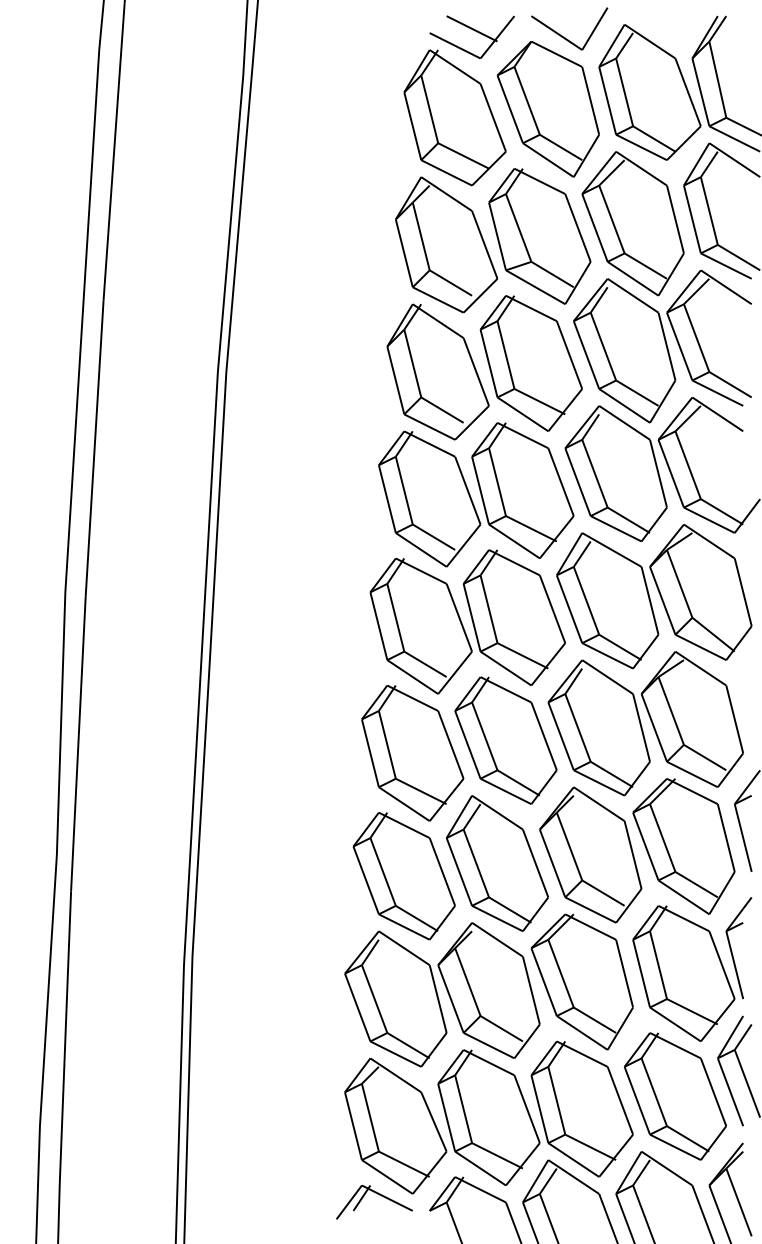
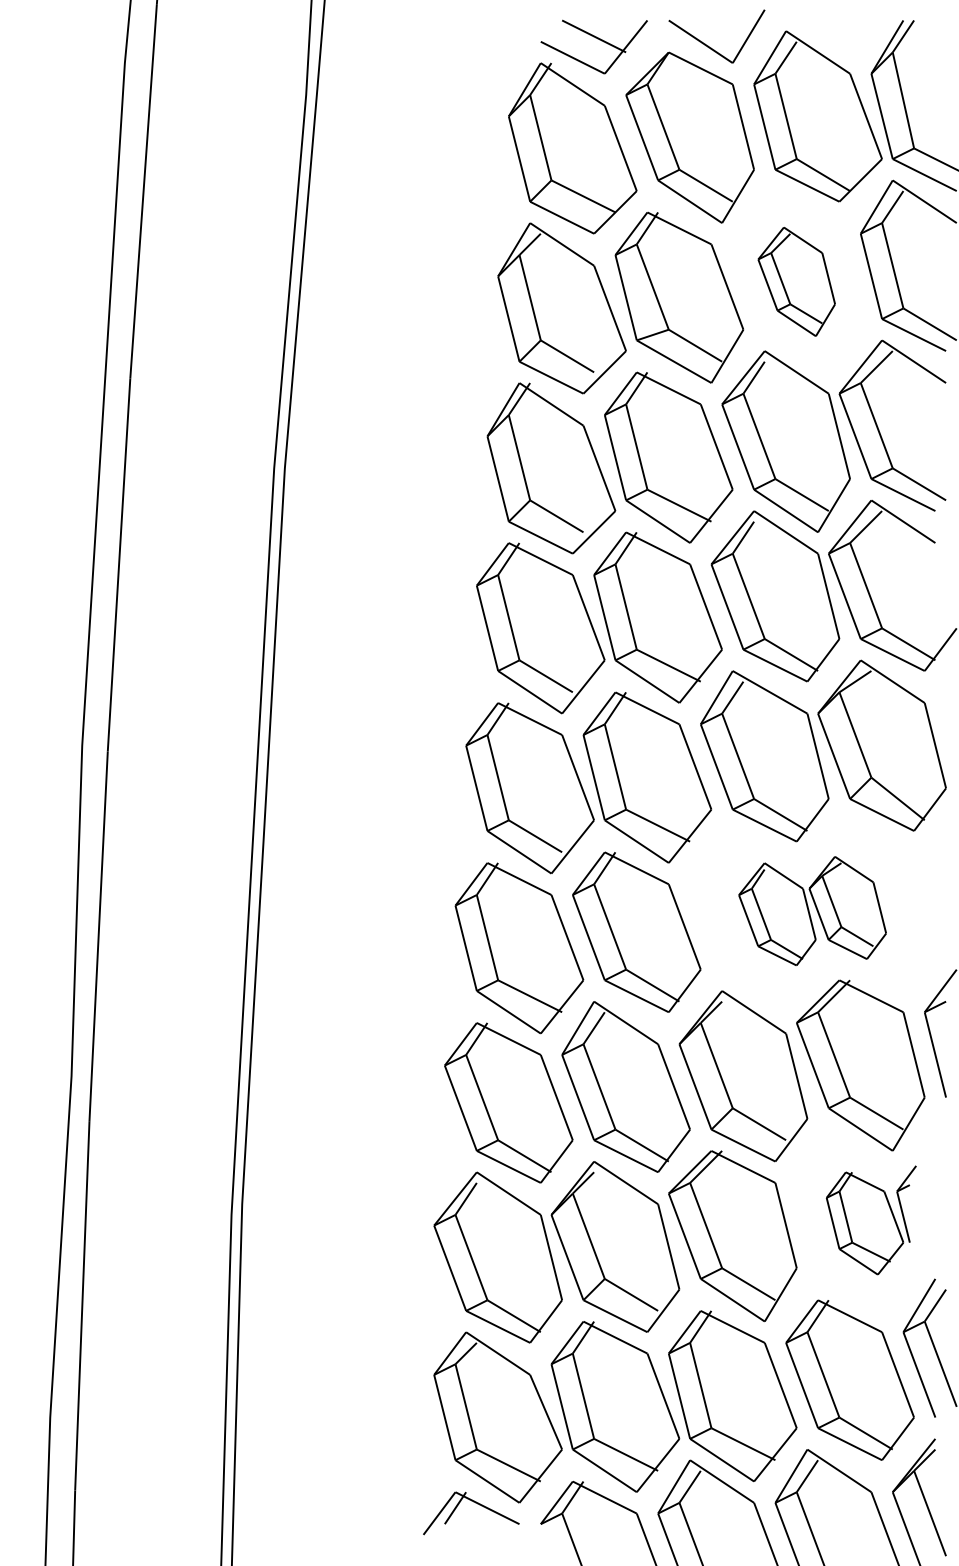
part: (632, 223) -> (796, 281), size x0.6
part: (645, 723) -> (812, 910), size x0.6
part: (692, 969) -> (871, 1220), size x0.6

